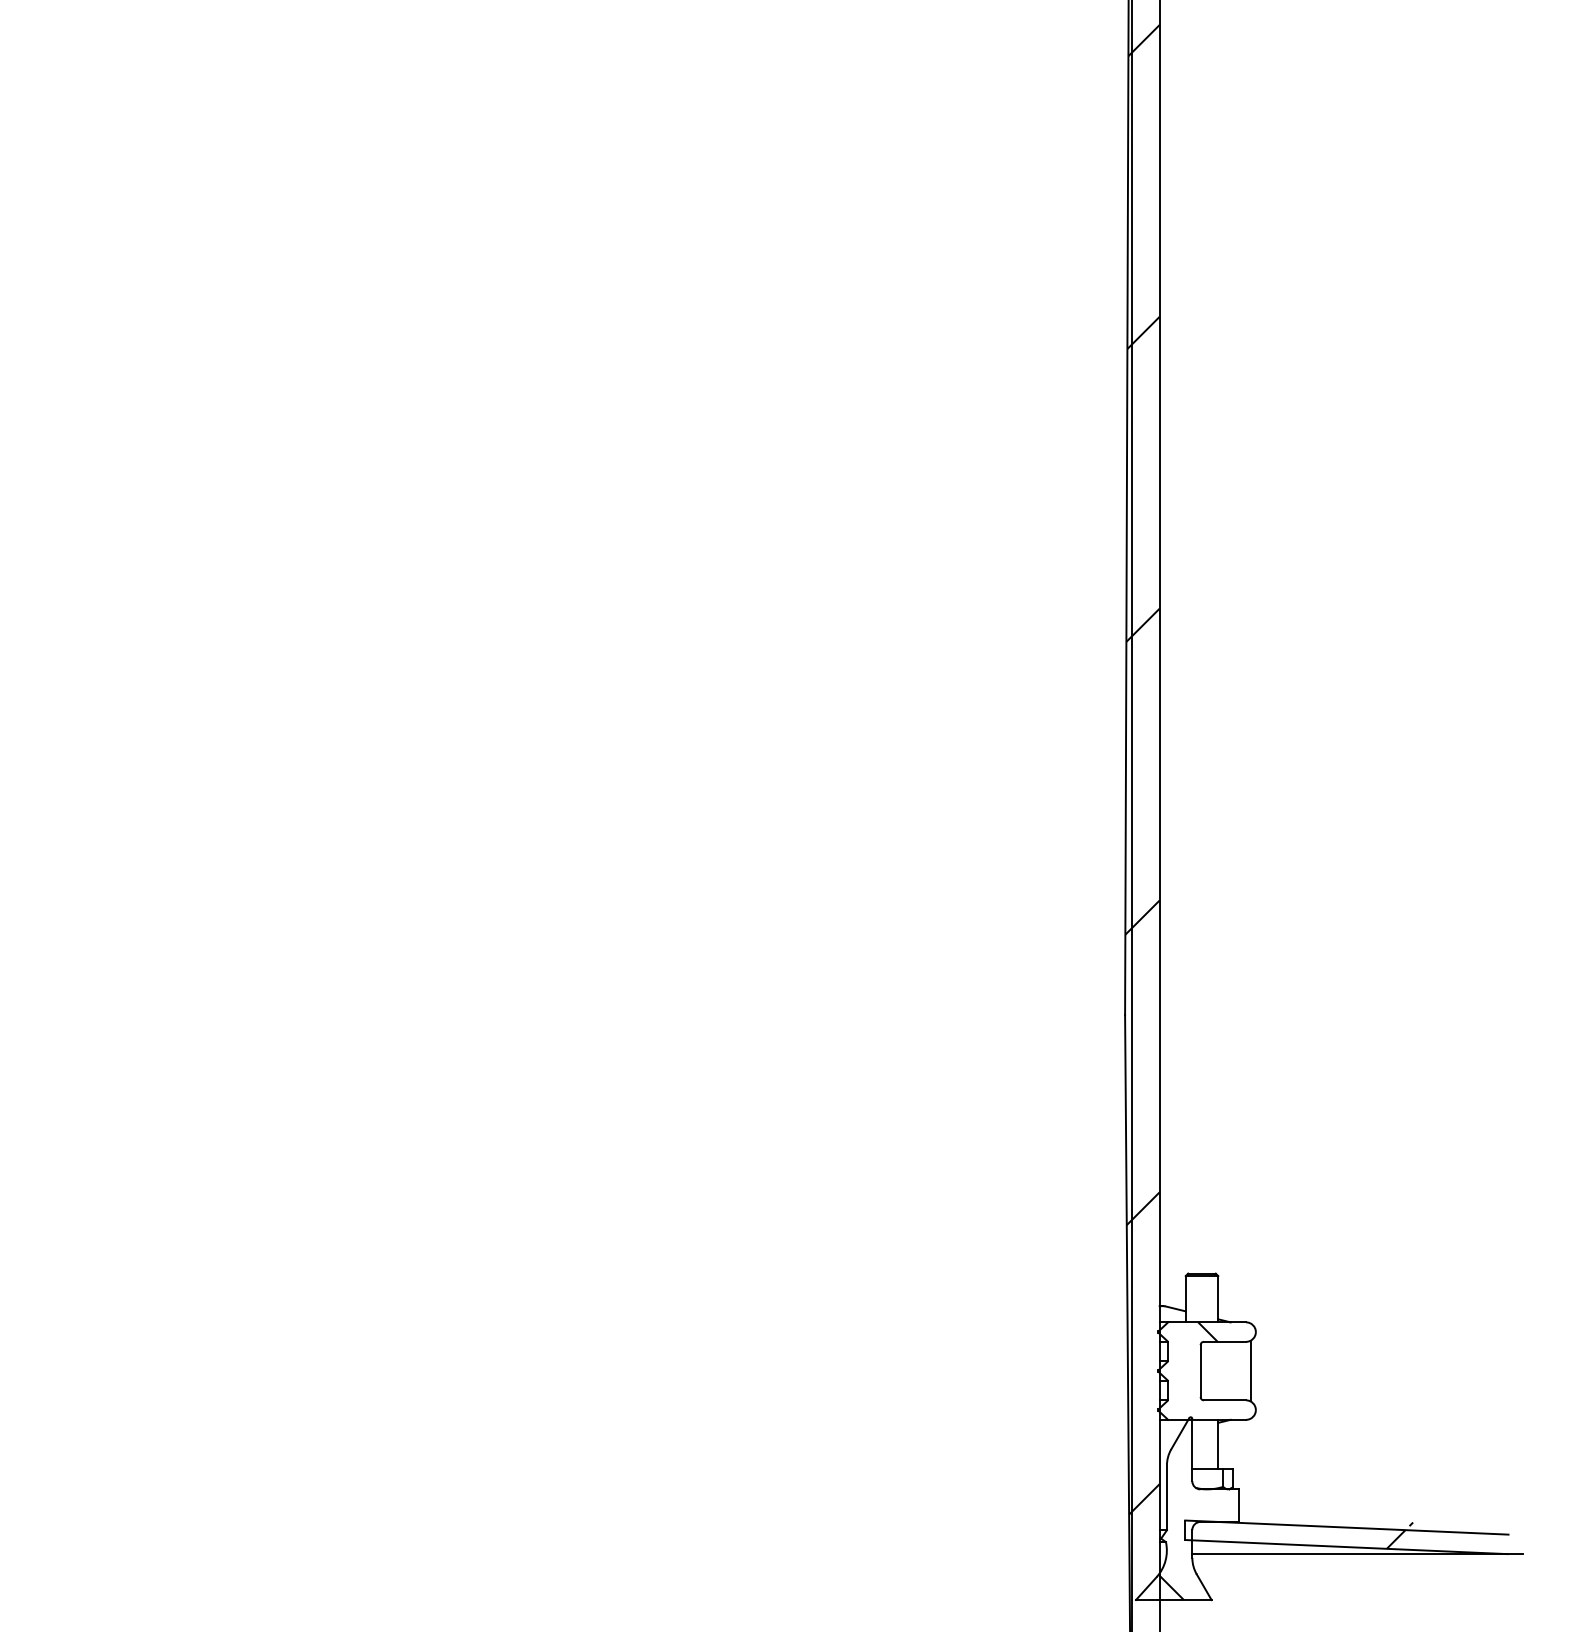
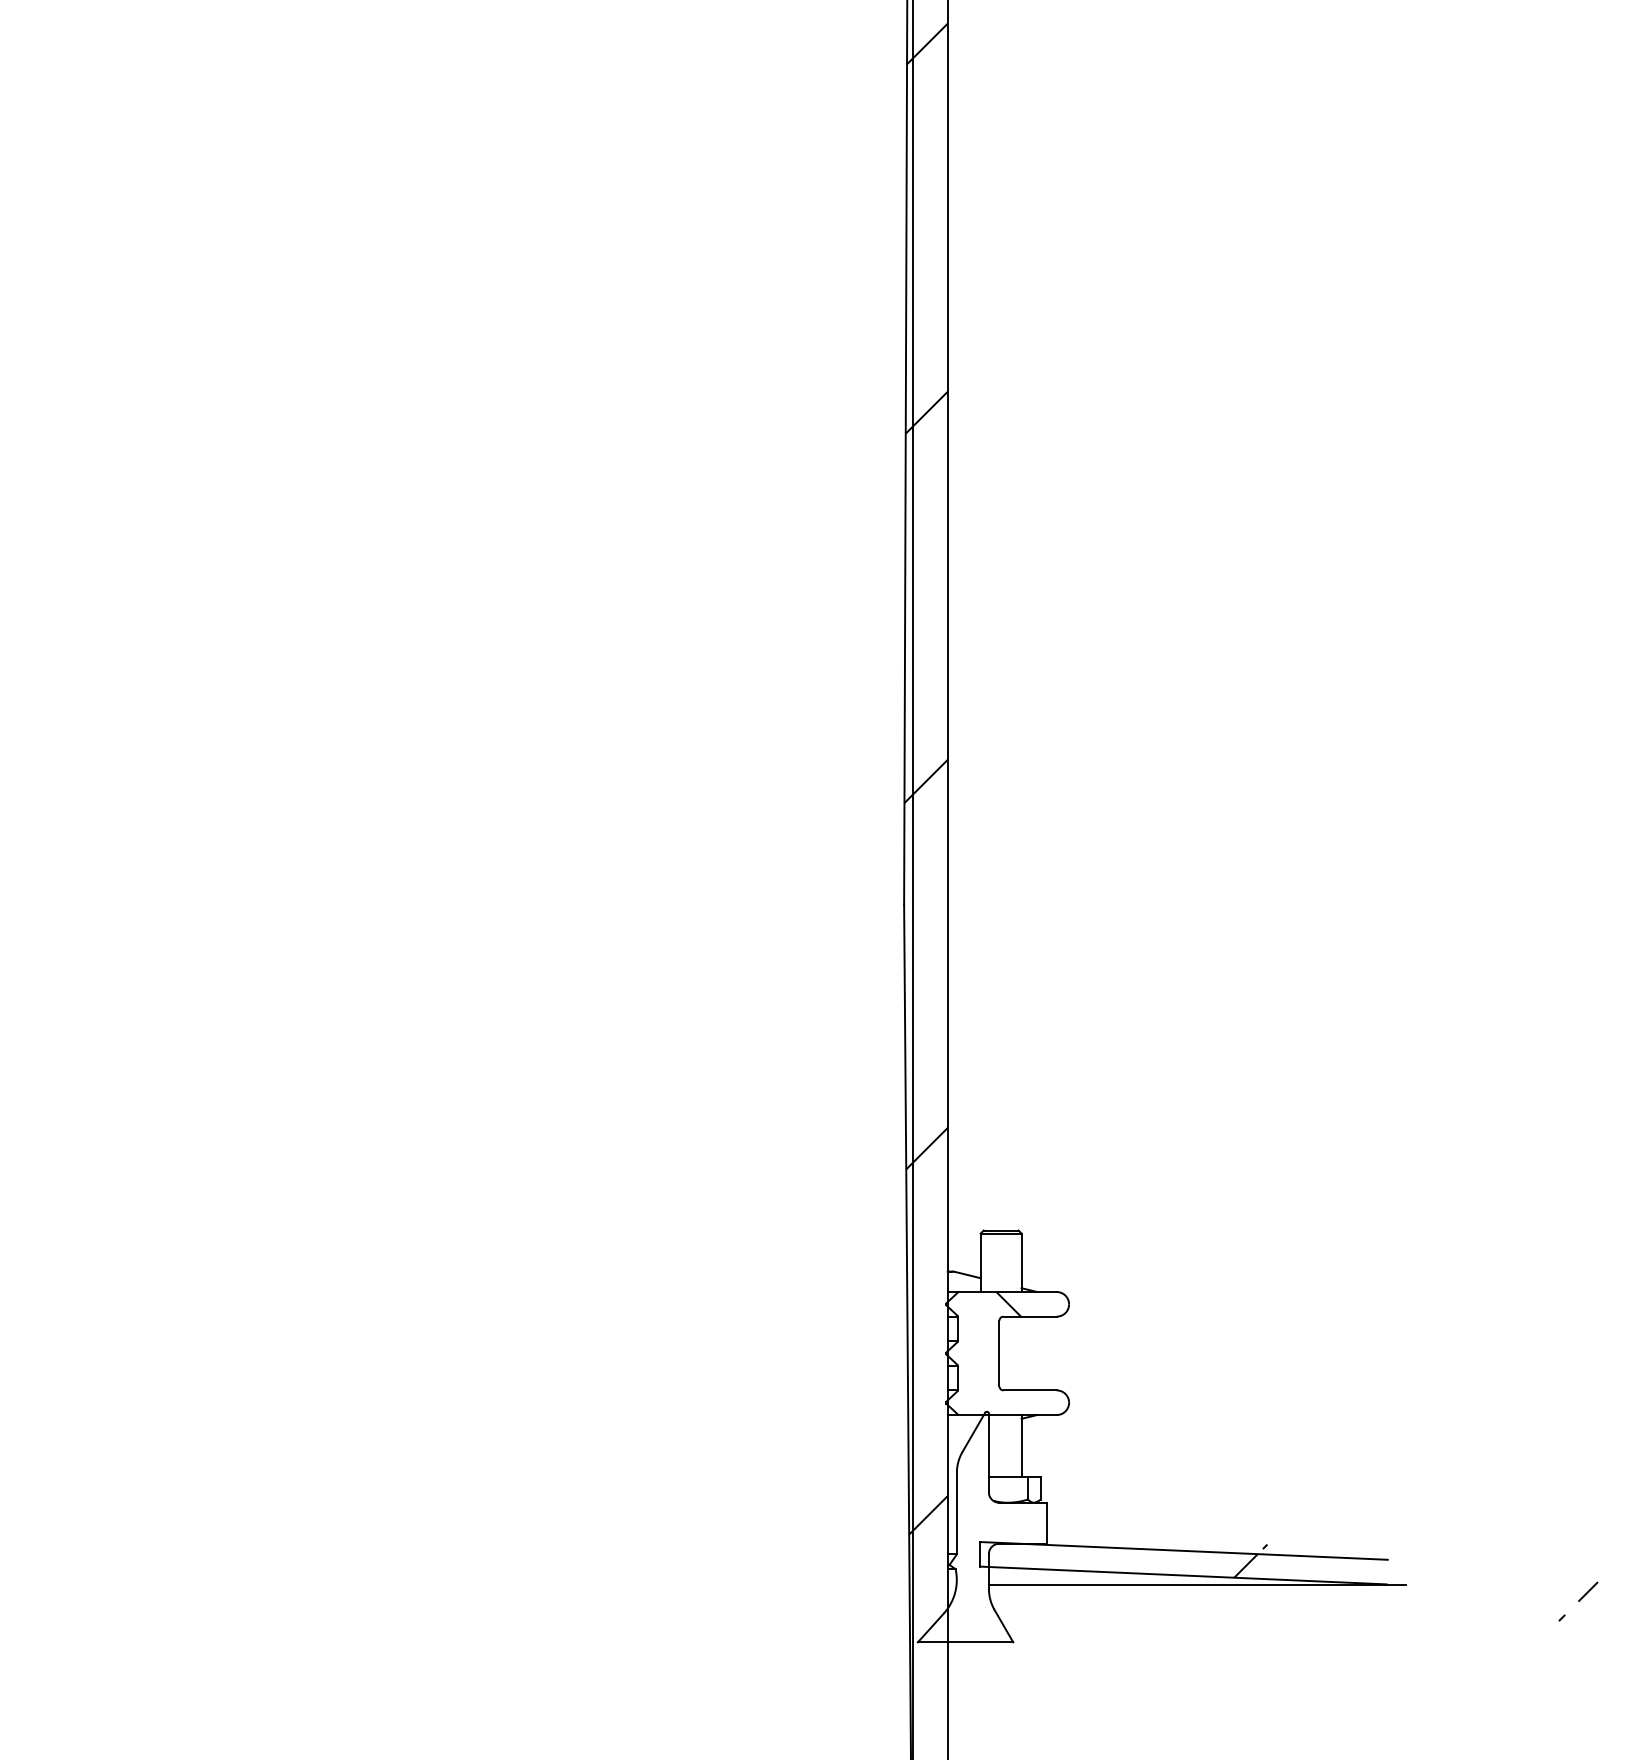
line: (1250, 1370) -> (1062, 1352), removed
hatch: (1170, 1586) -> (961, 1625), removed

